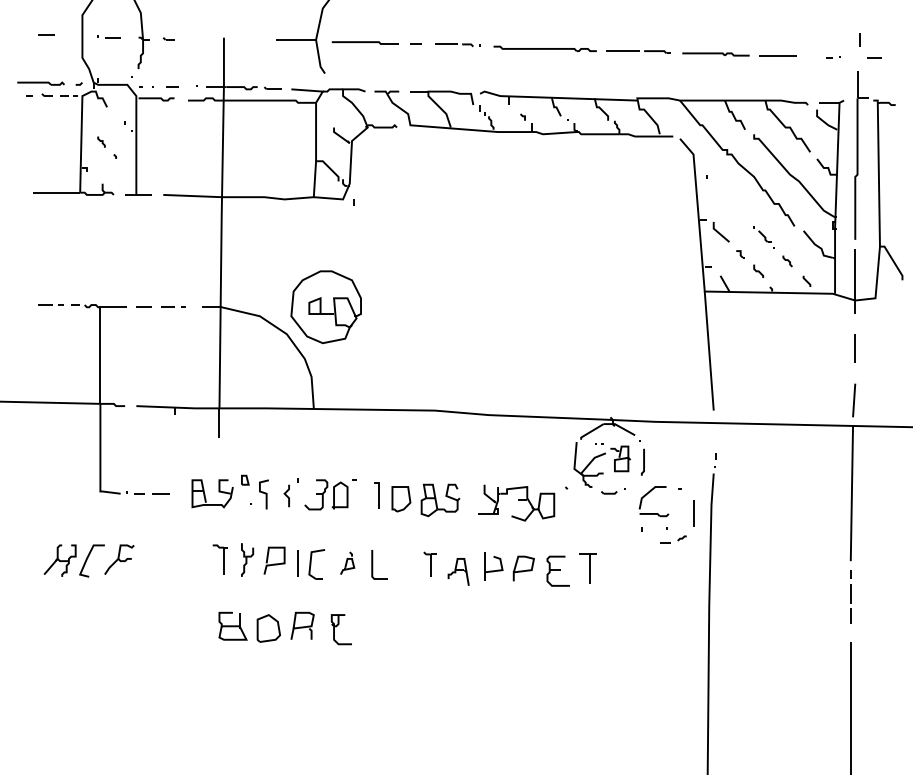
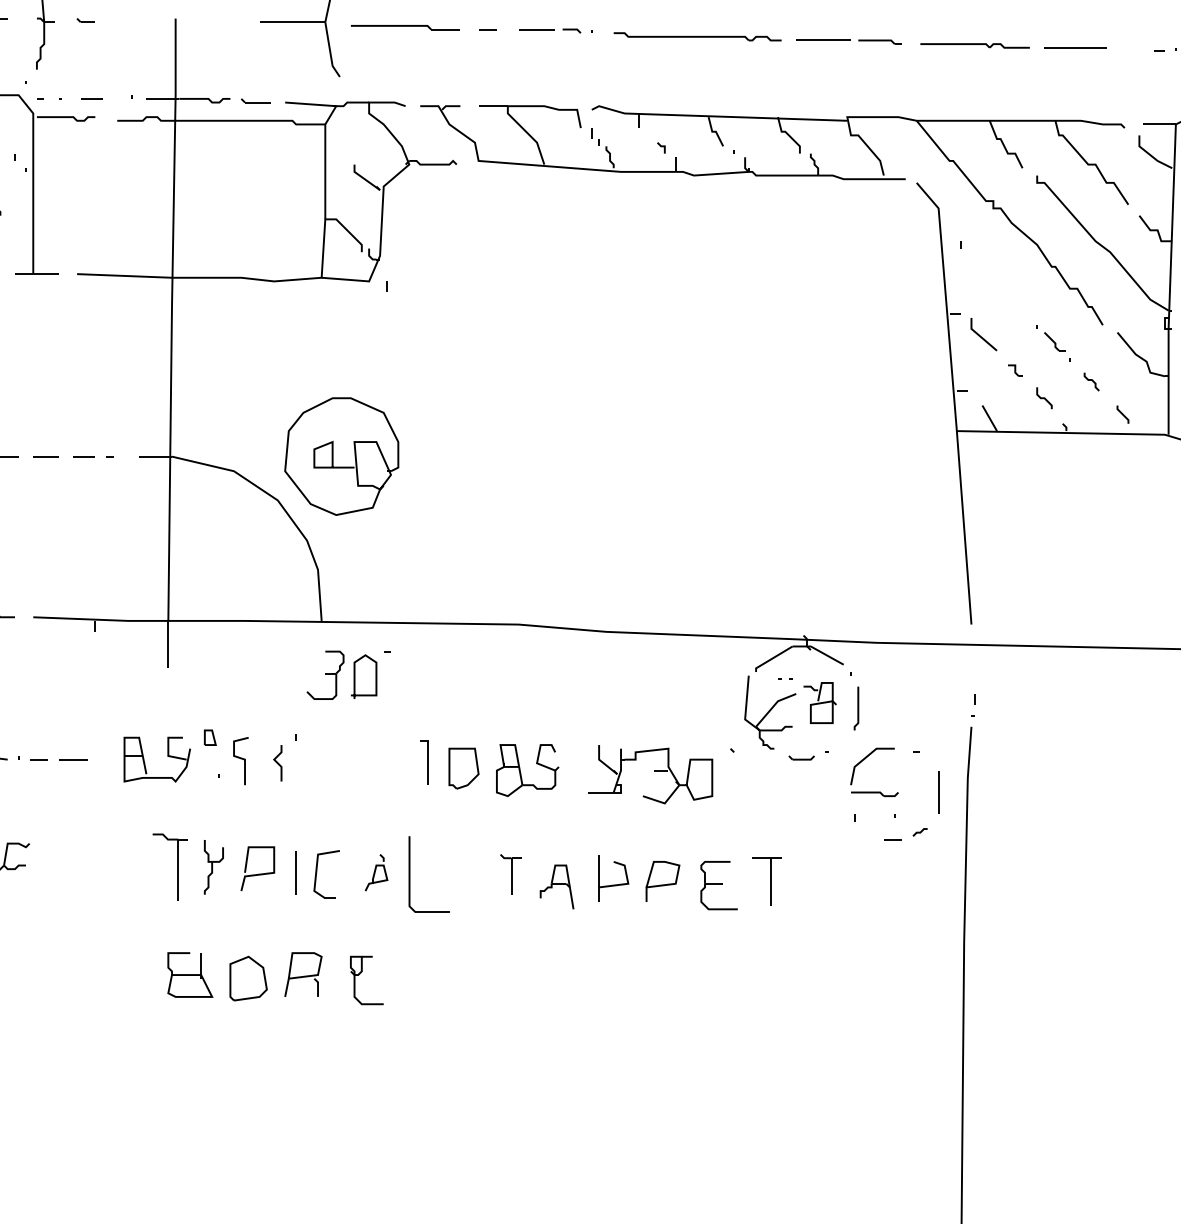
part: (330, 494) -> (348, 674), moved
part: (219, 559) -> (168, 866), size x1.4
part: (379, 564) -> (428, 874), size x1.6

